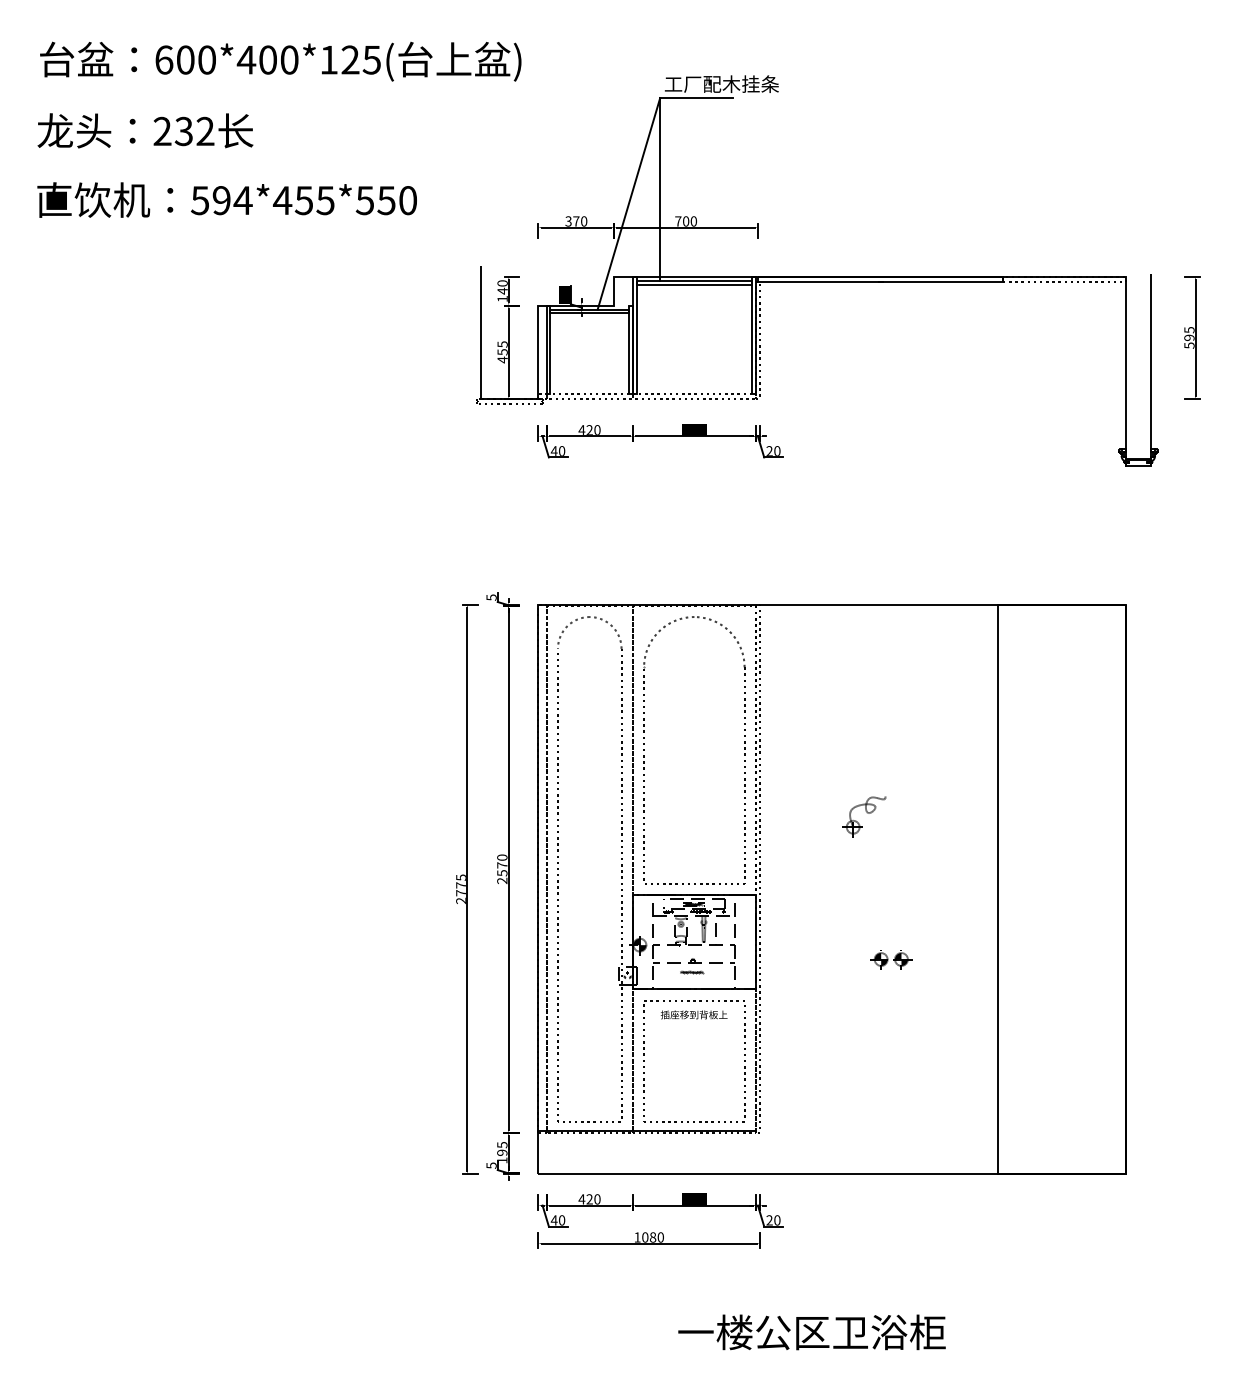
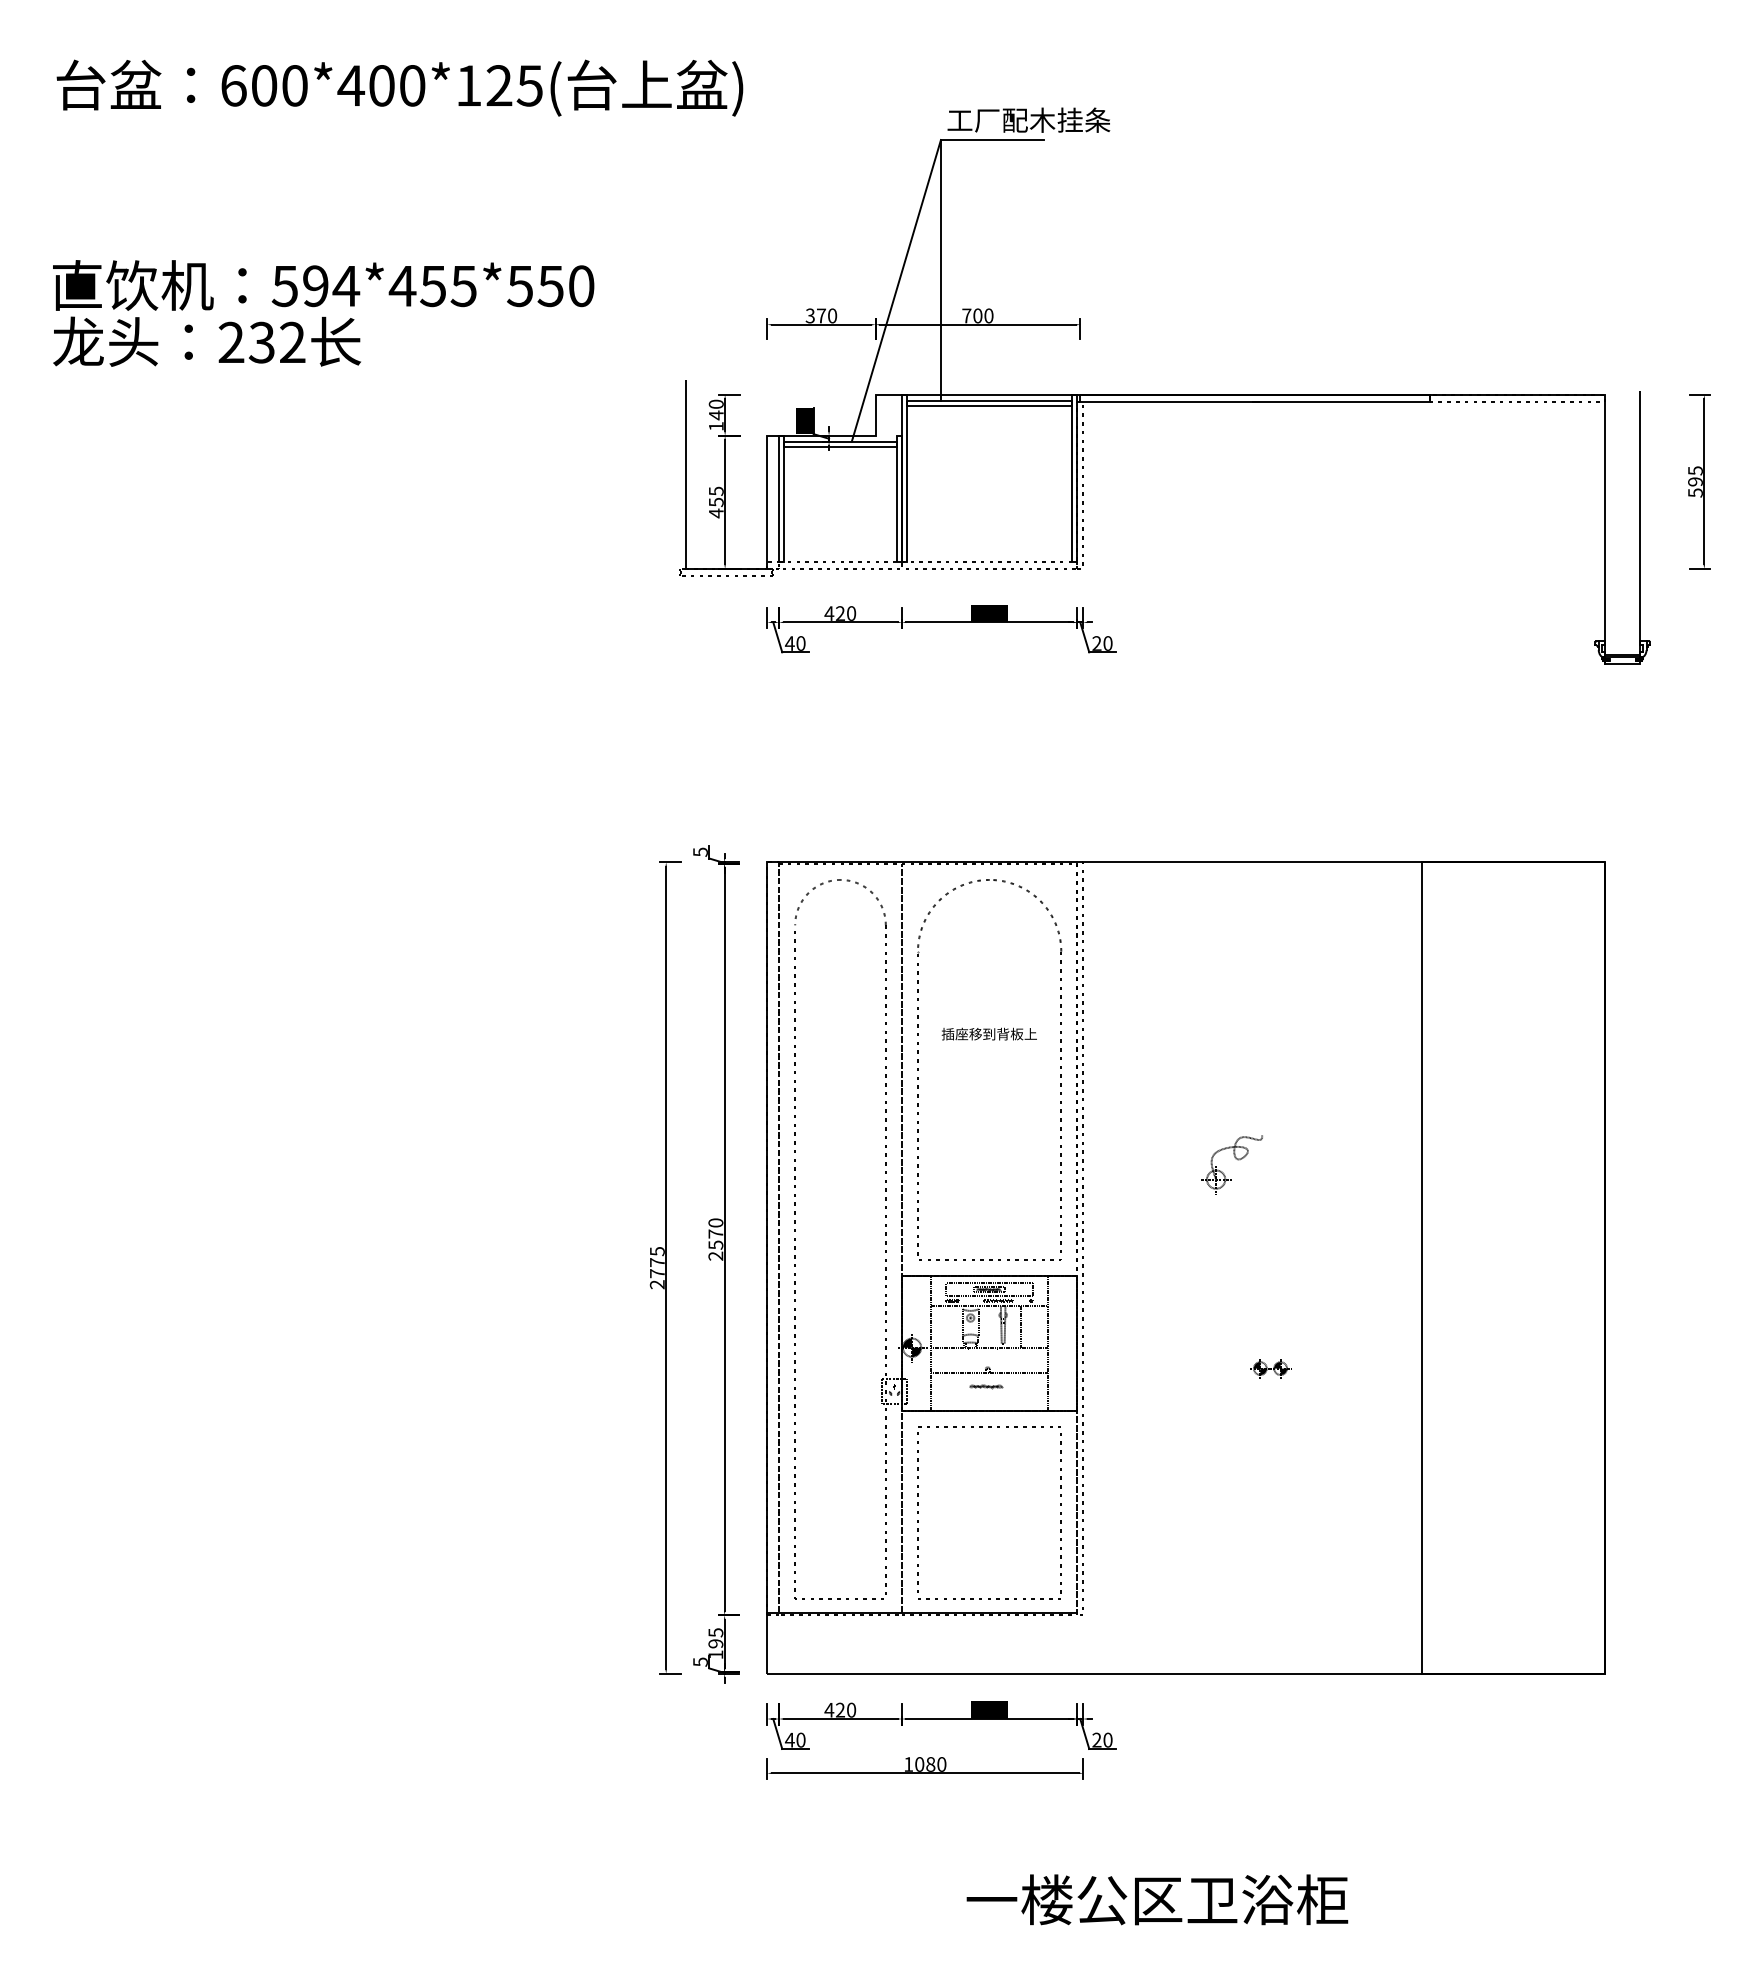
text: (145, 130) -> (207, 341), moved
part: (891, 960) -> (1270, 1369), size x0.7
text: (693, 1014) -> (988, 1033), moved

